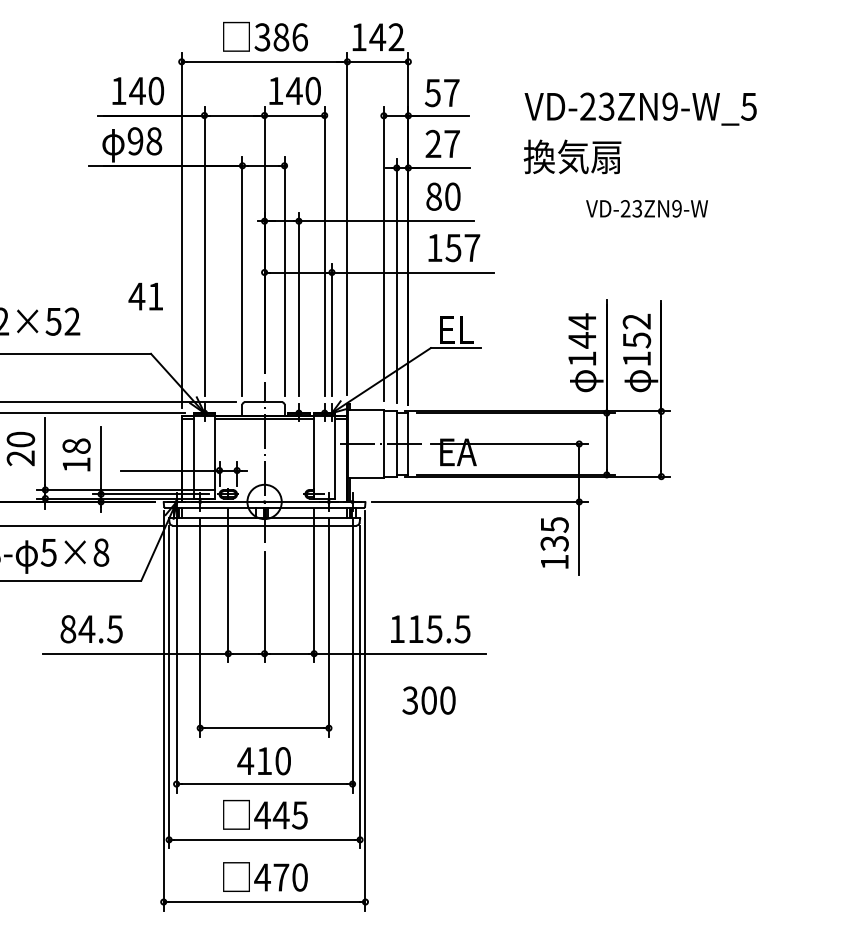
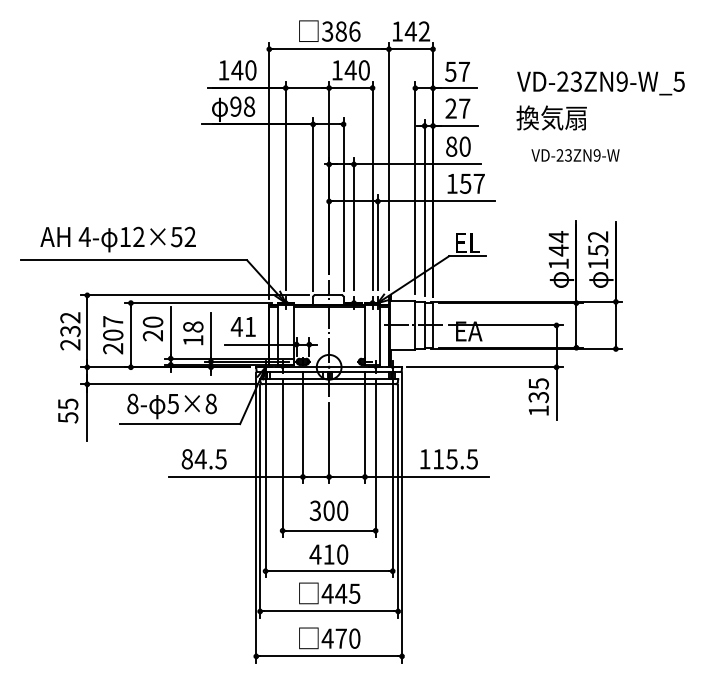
text: (647, 208) -> (575, 155), moved
text: (144, 296) -> (242, 326), moved
text: (428, 700) -> (328, 510), moved

